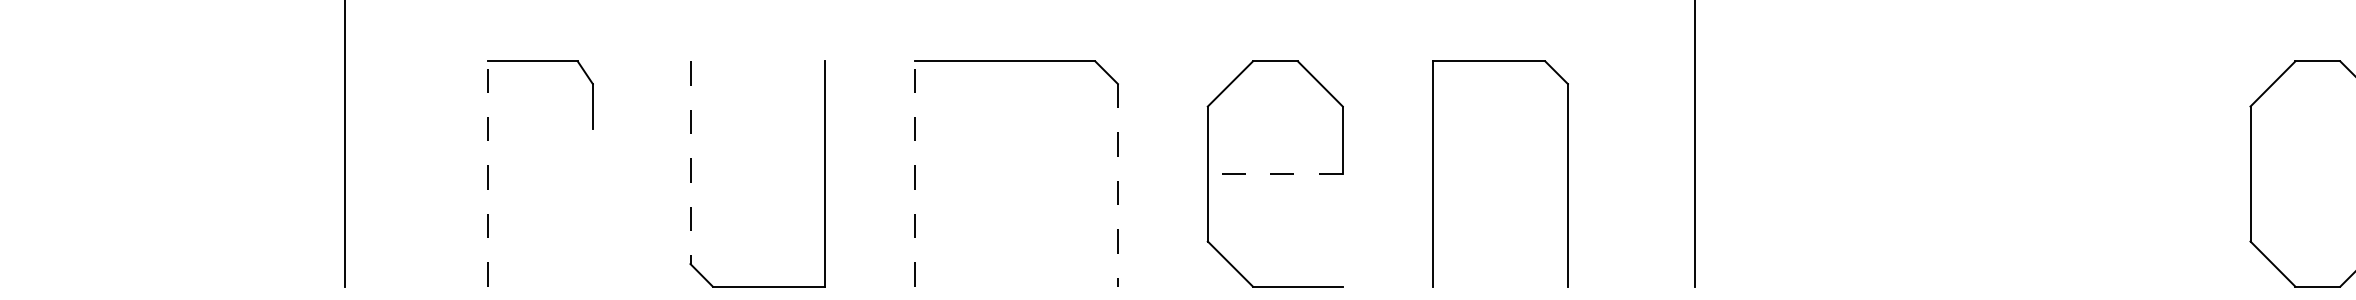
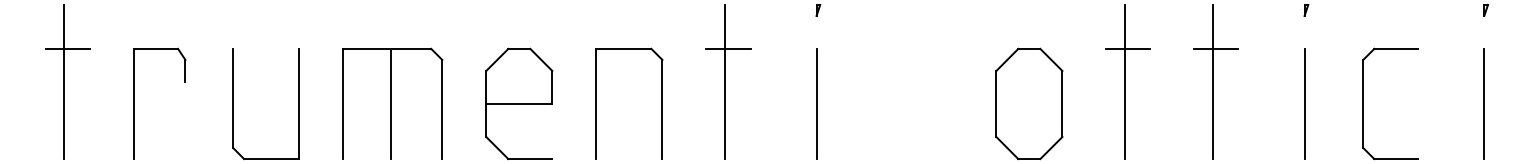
line: (351, 60) -> (67, 48), added
line: (1702, 60) -> (728, 48), added
line: (691, 162) -> (233, 98), dashed -> solid
line: (488, 173) -> (134, 103), dashed -> solid
line: (915, 173) -> (343, 103), dashed -> solid
line: (1012, 173) -> (390, 103), added
line: (1882, 173) -> (816, 103), added
line: (1273, 175) -> (518, 104), dashed -> solid
line: (1118, 185) -> (442, 109), dashed -> solid

